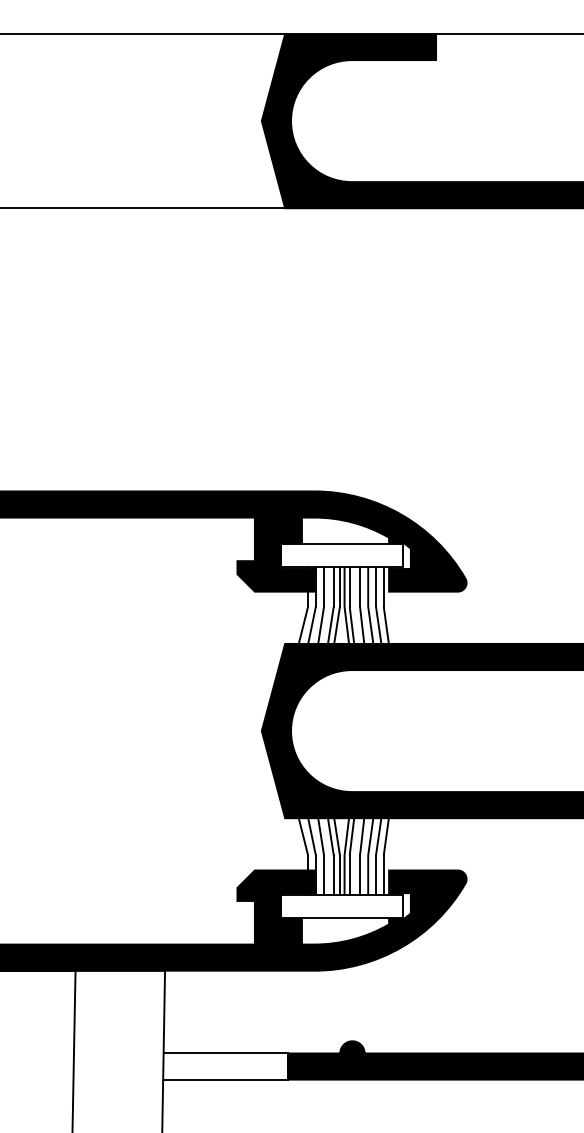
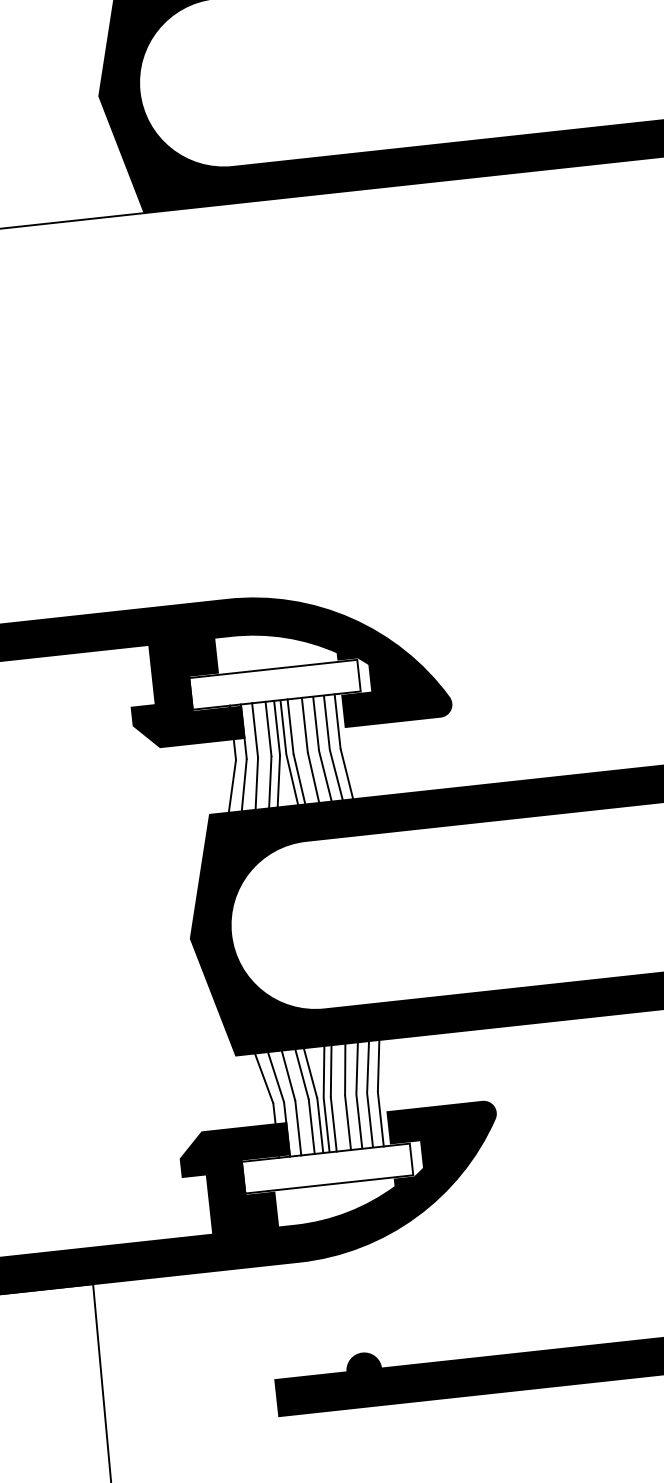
line: (225, 1053) -> (188, 1389), removed
line: (225, 1079) -> (192, 1425), removed

